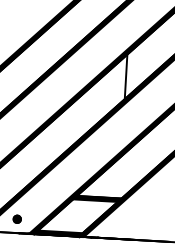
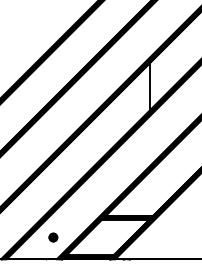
part: (17, 219) -> (53, 237), moved

